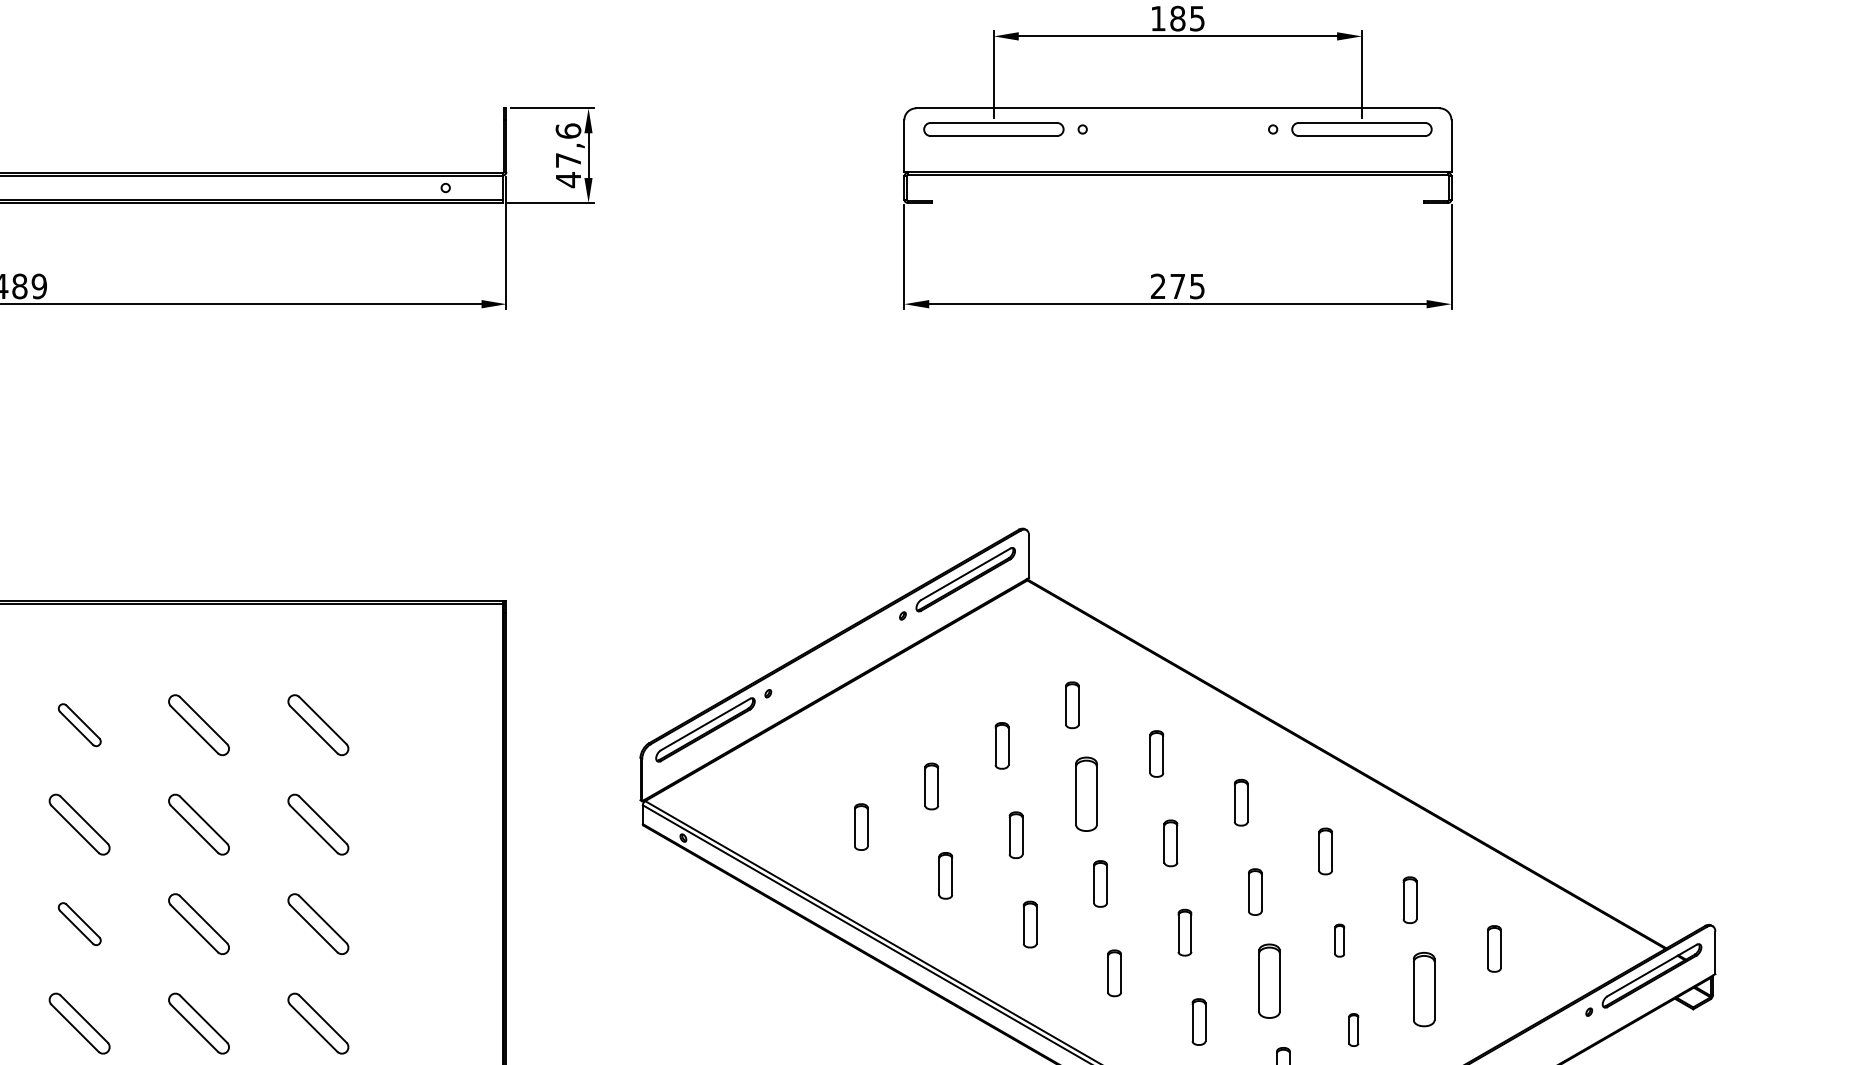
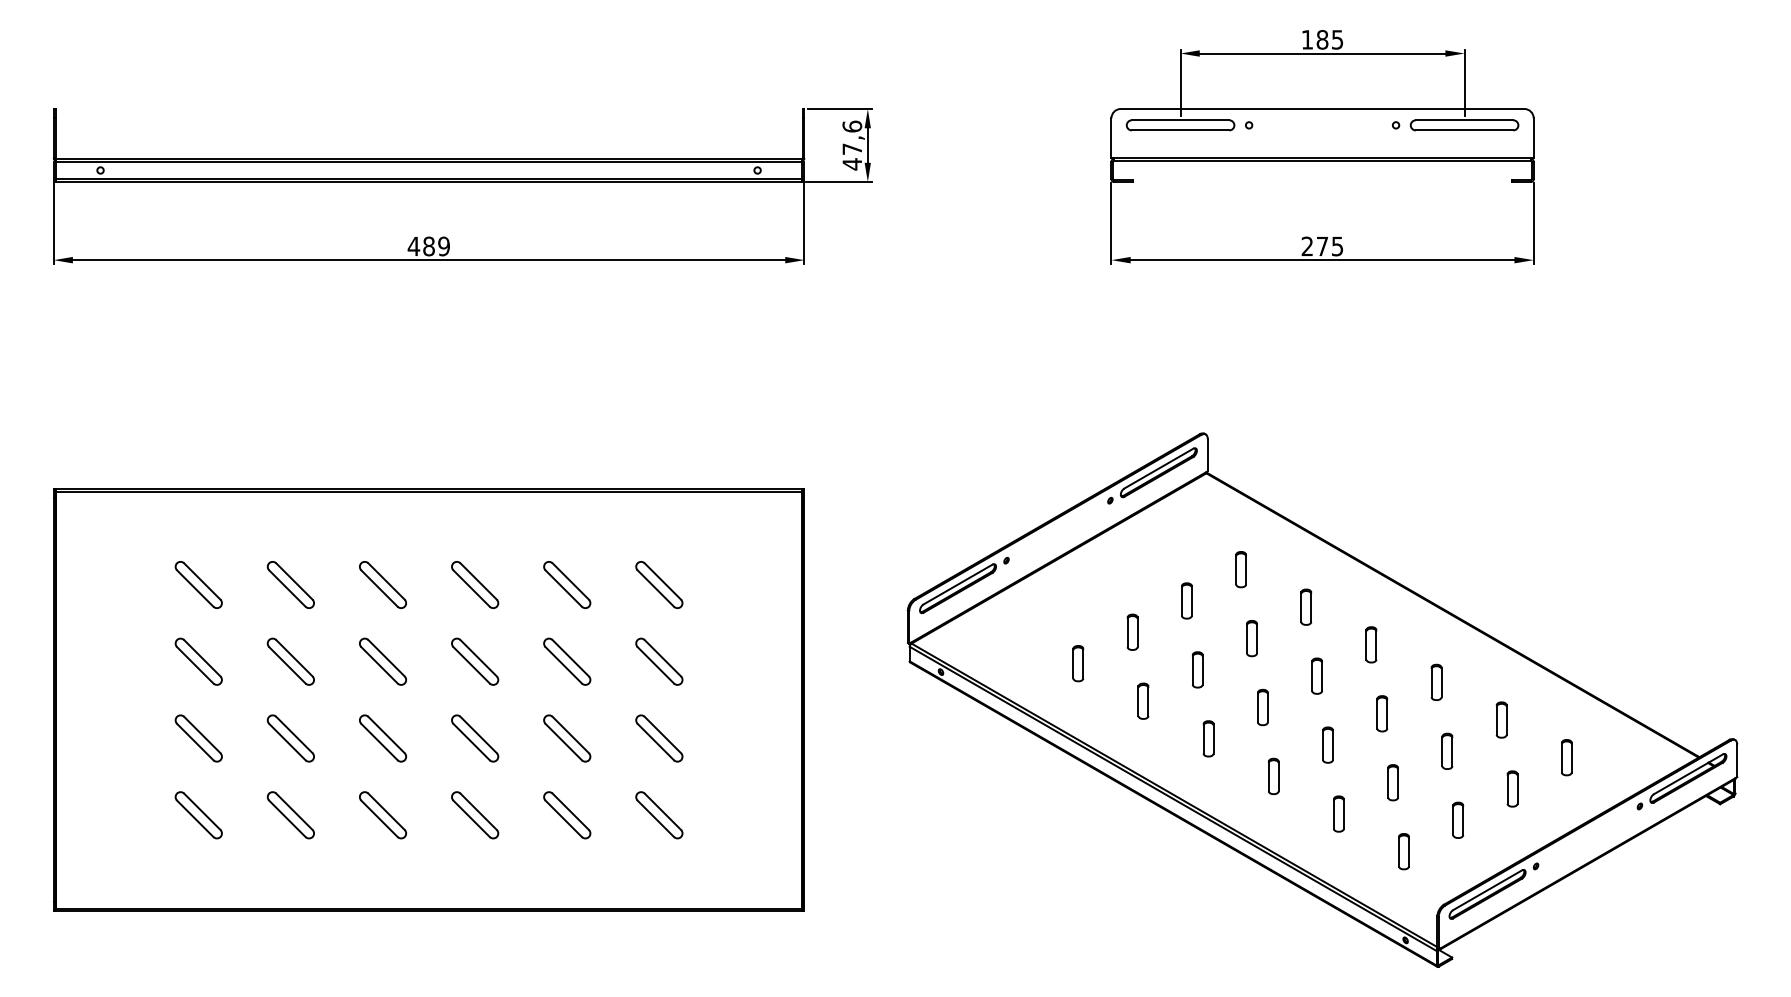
part: (80, 724) -> (475, 584), size x1.43
part: (1085, 794) -> (1251, 638), size x0.62
part: (80, 924) -> (475, 738), size x1.43
part: (1339, 939) -> (1447, 750), size x1.43
part: (1268, 981) -> (1392, 782), size x0.62
part: (1424, 988) -> (1512, 788), size x0.62
part: (1354, 1029) -> (1458, 819), size x1.43

